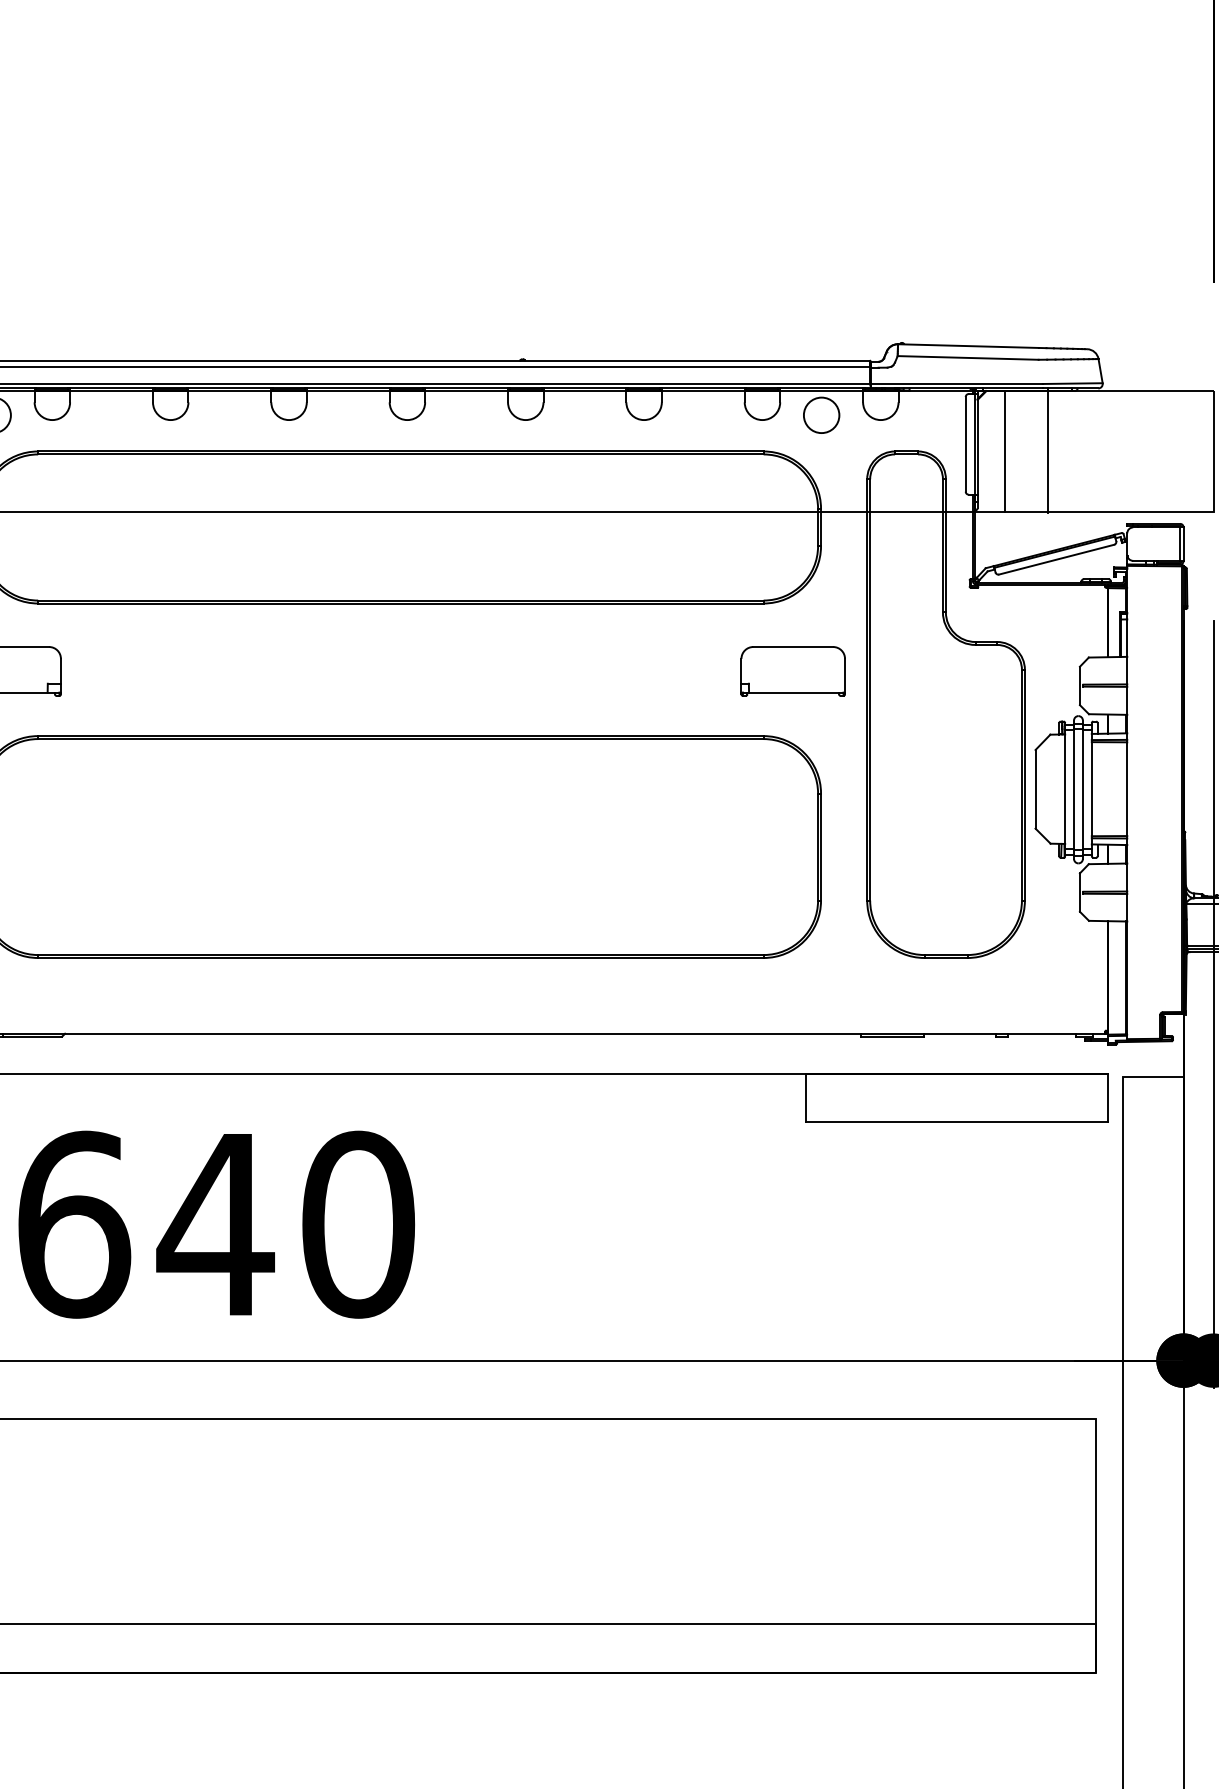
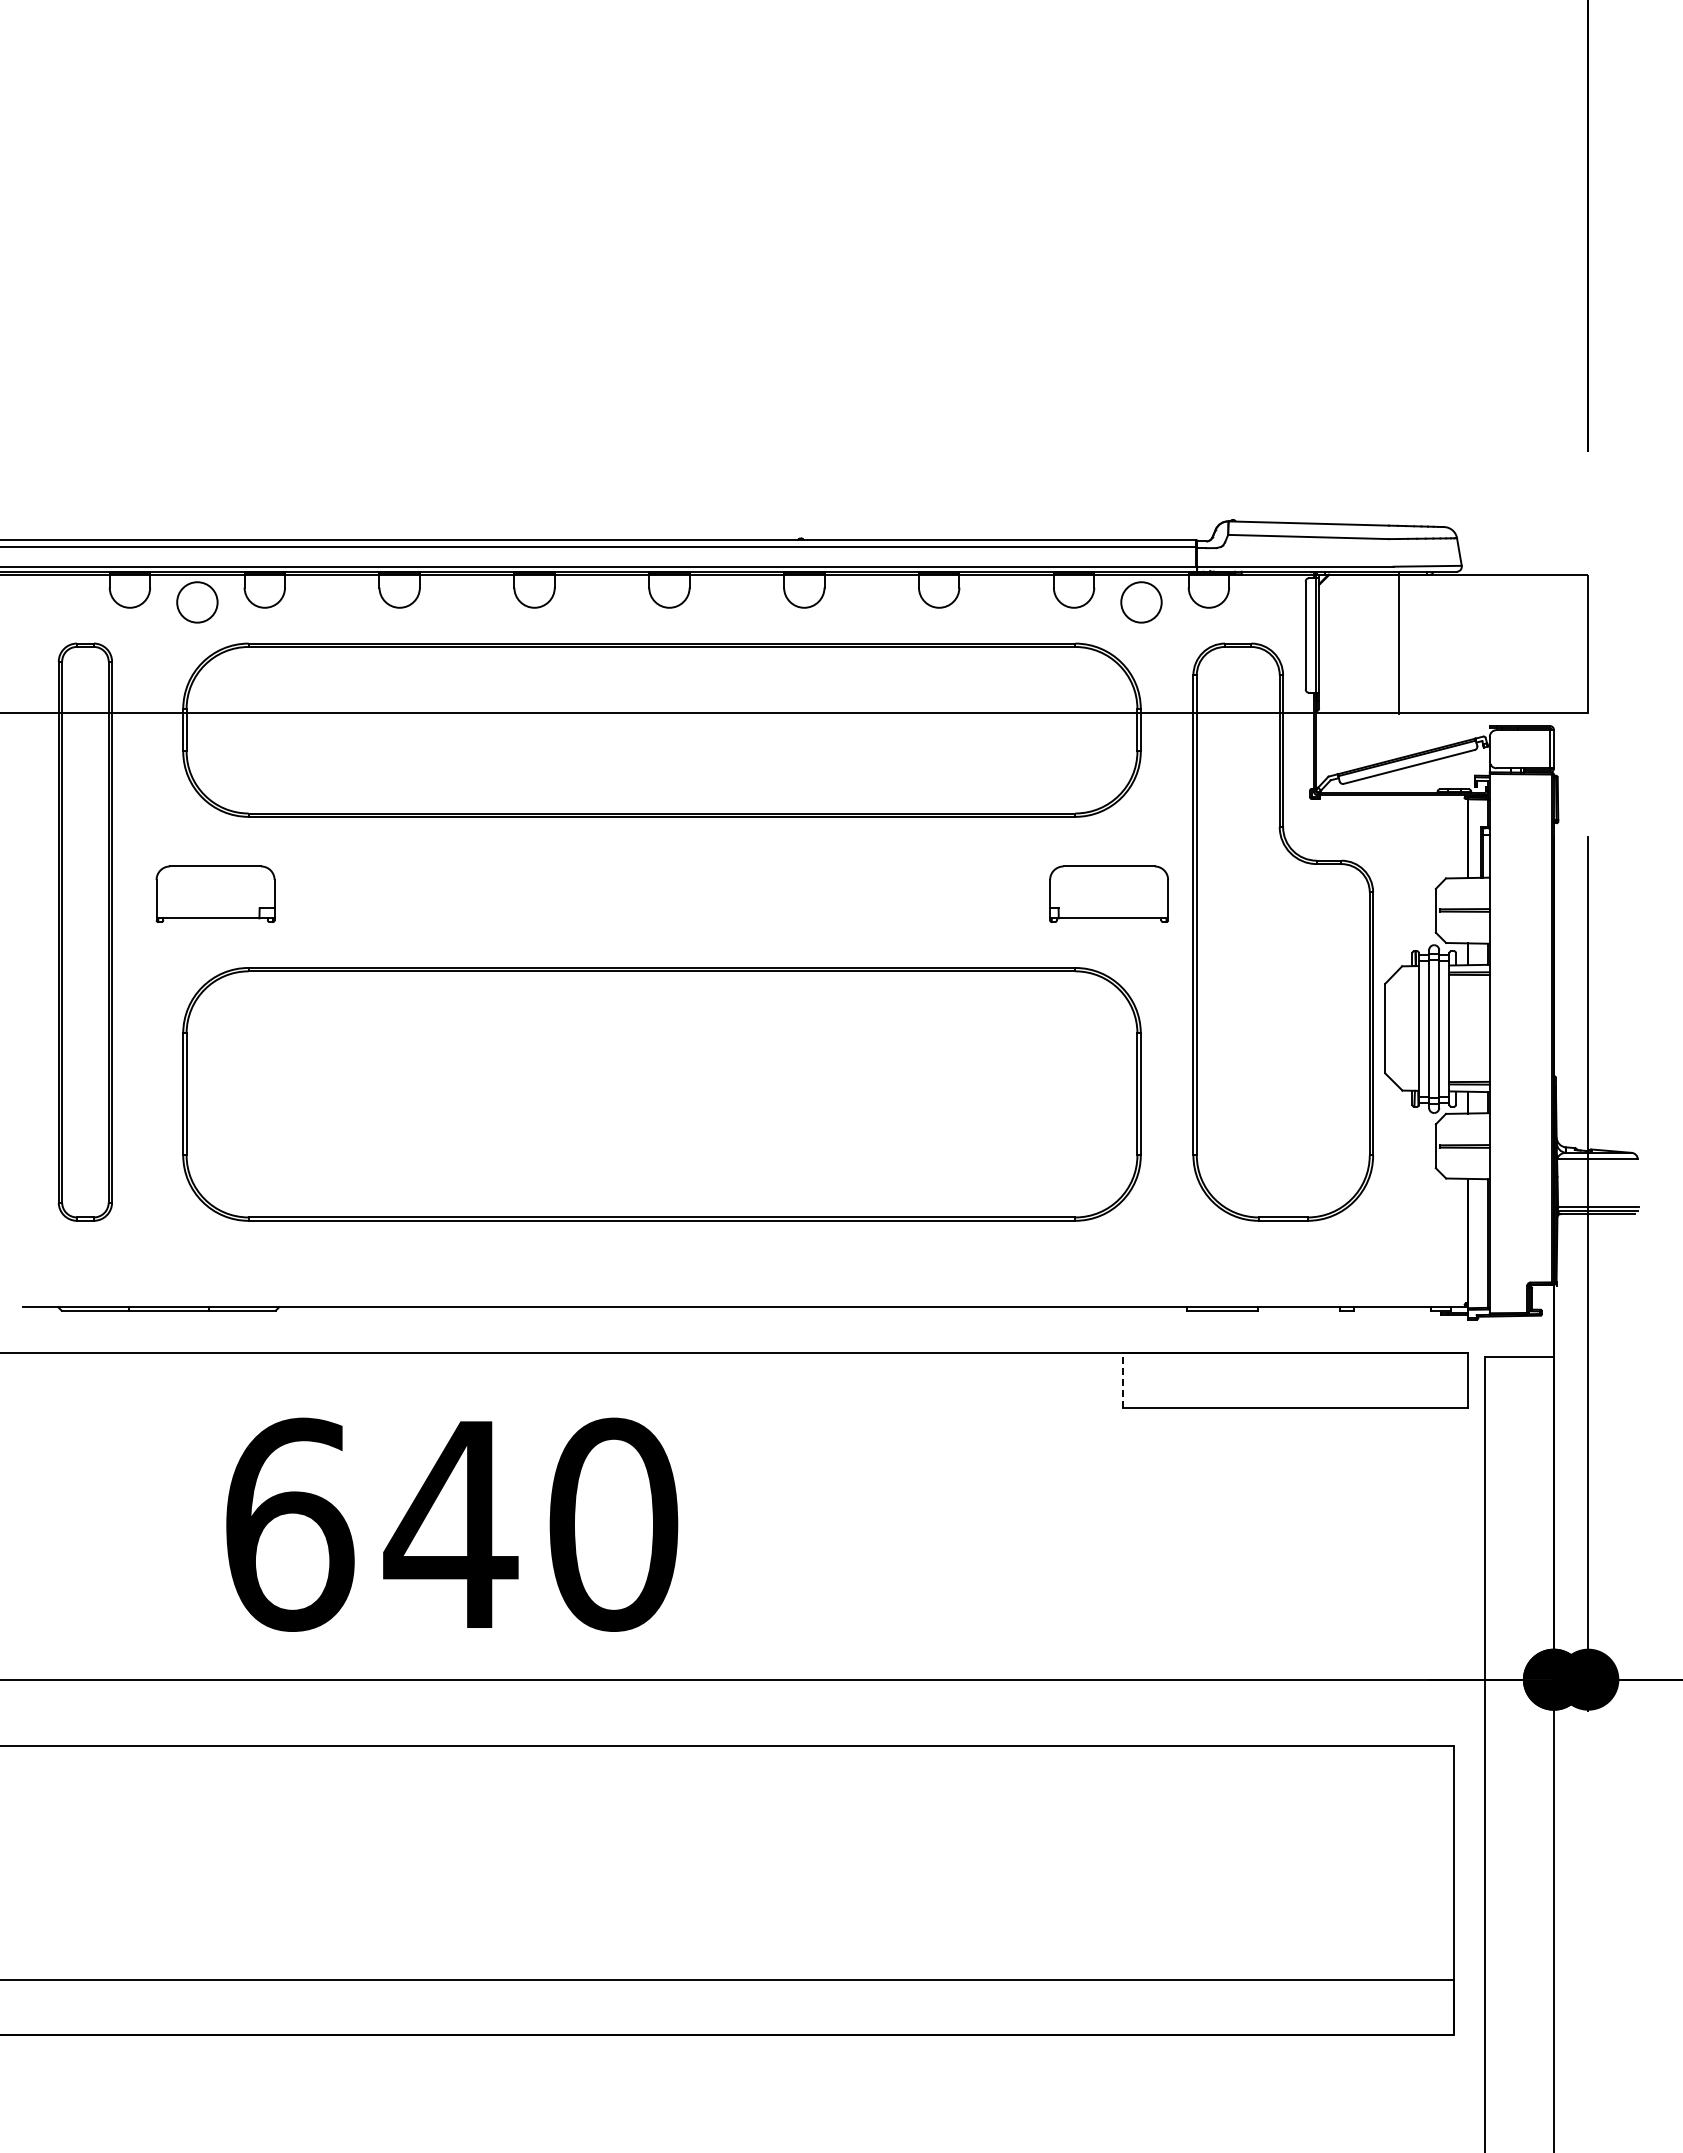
line: (1005, 451) -> (1350, 643), removed
line: (805, 1098) -> (1123, 1380), solid -> dashed

